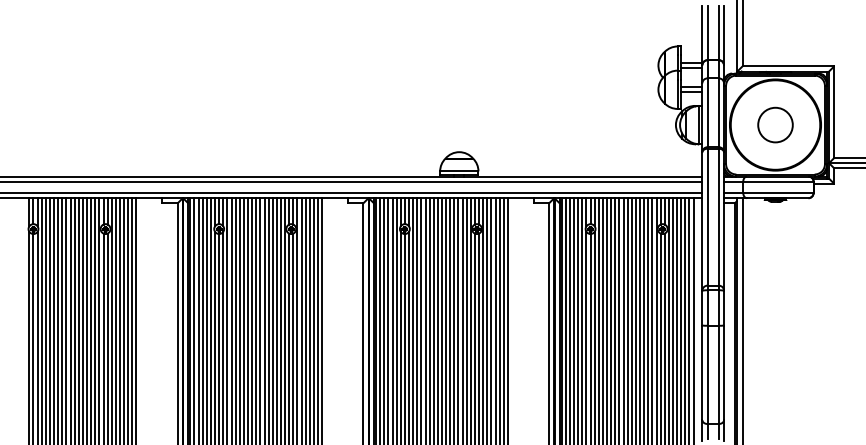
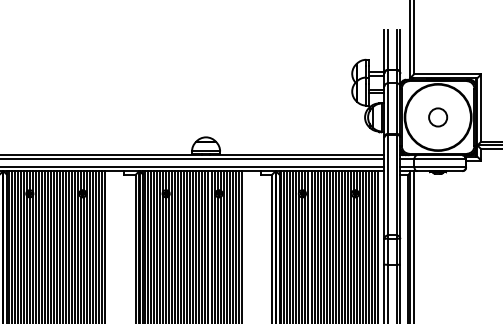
circle: (775, 124) -> (438, 117), size x0.71

